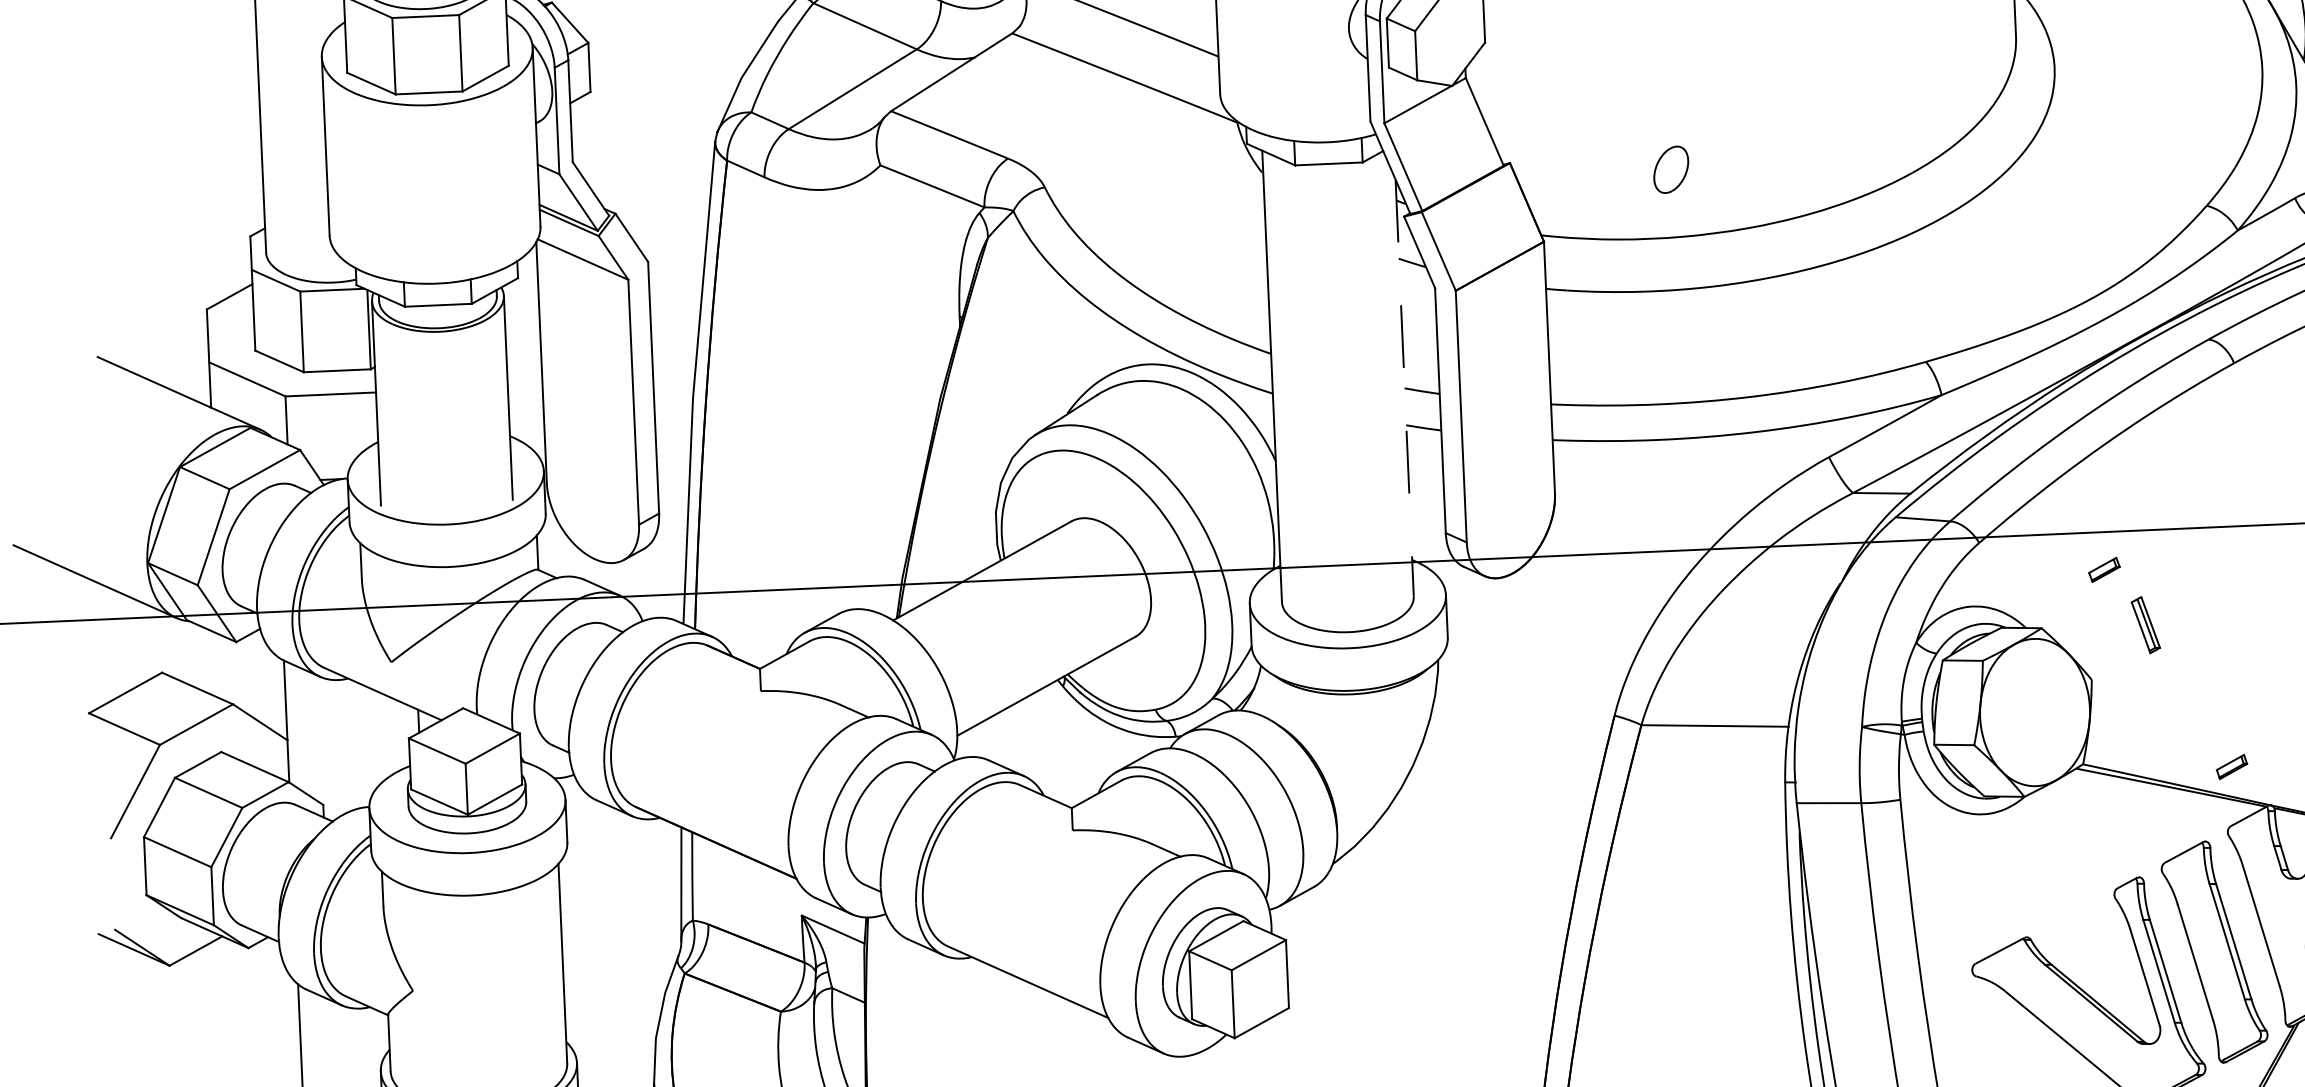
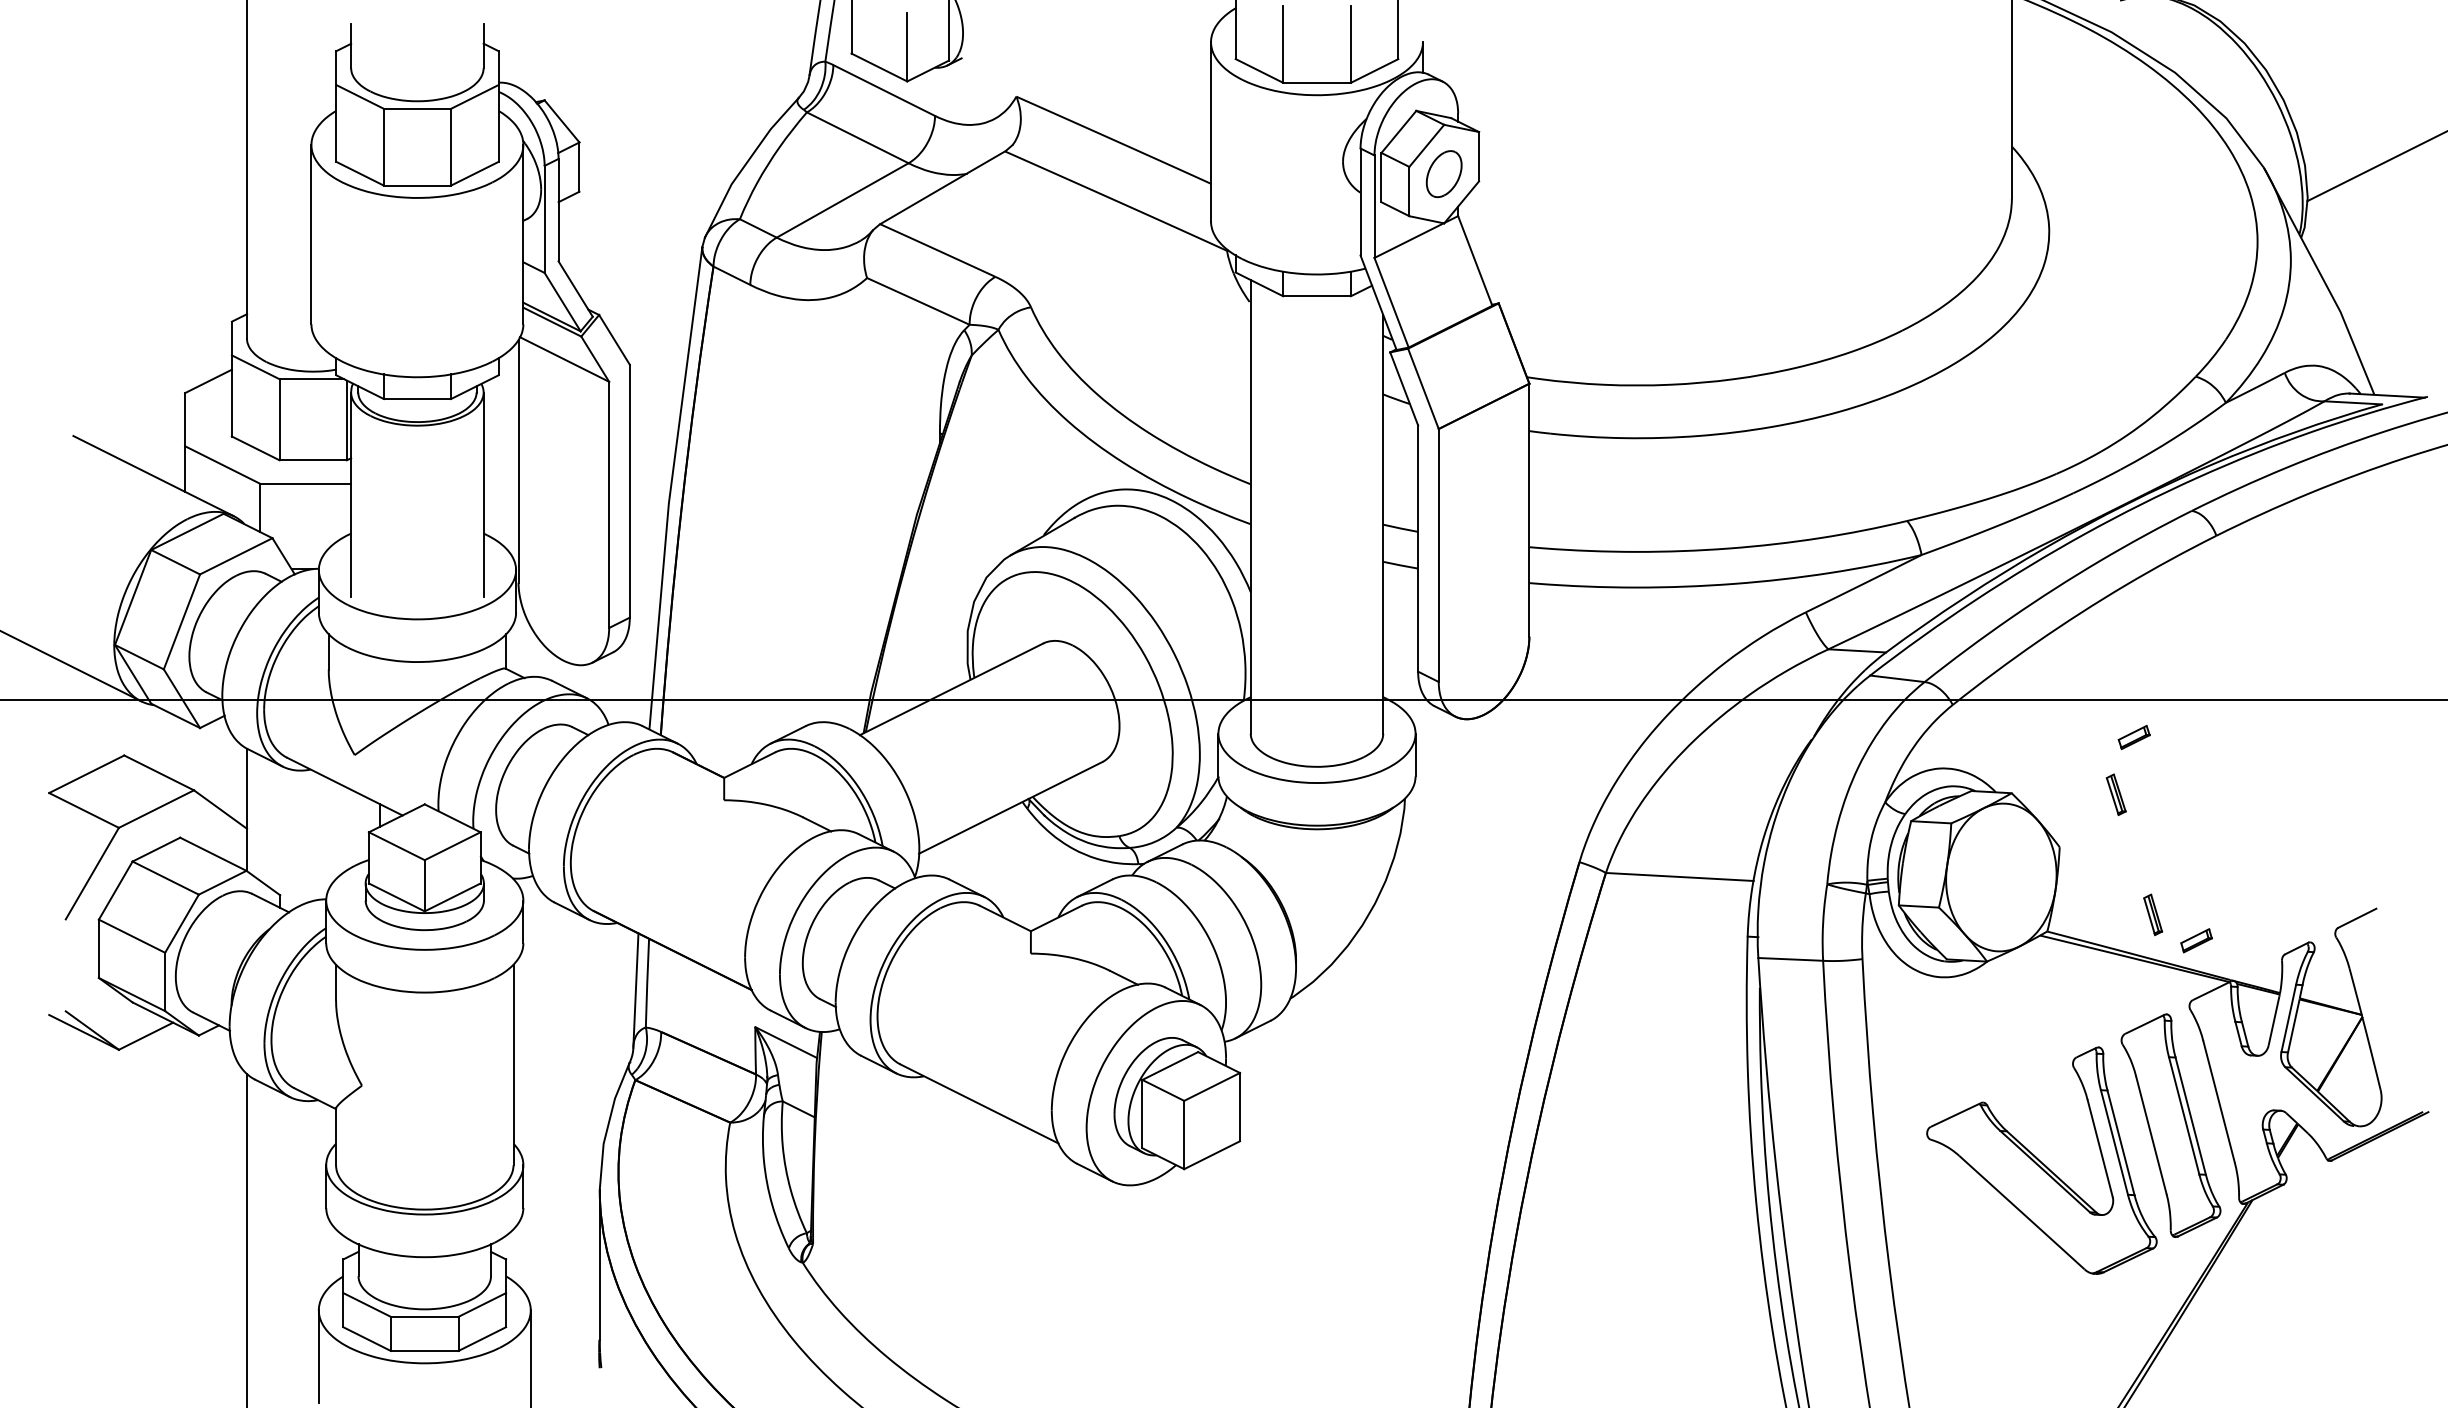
part: (1670, 169) -> (1443, 173), moved
line: (1404, 388) -> (1383, 524), dashed -> solid
part: (2103, 569) -> (2133, 737), moved
part: (2144, 624) -> (2115, 794), size x0.71
part: (2188, 742) -> (2153, 914), added

